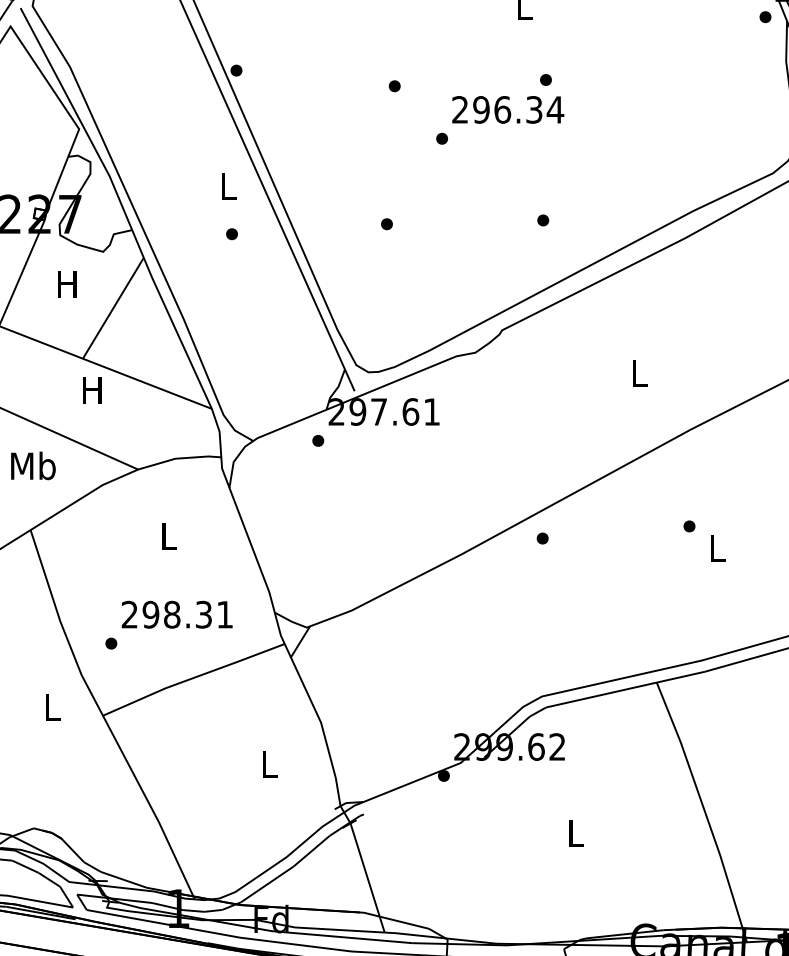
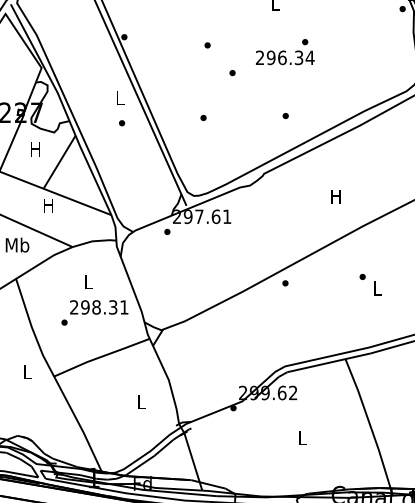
text: (508, 99) -> (285, 52), moved
text: (637, 373) -> (335, 196), L -> H
text: (168, 624) -> (94, 312), moved

